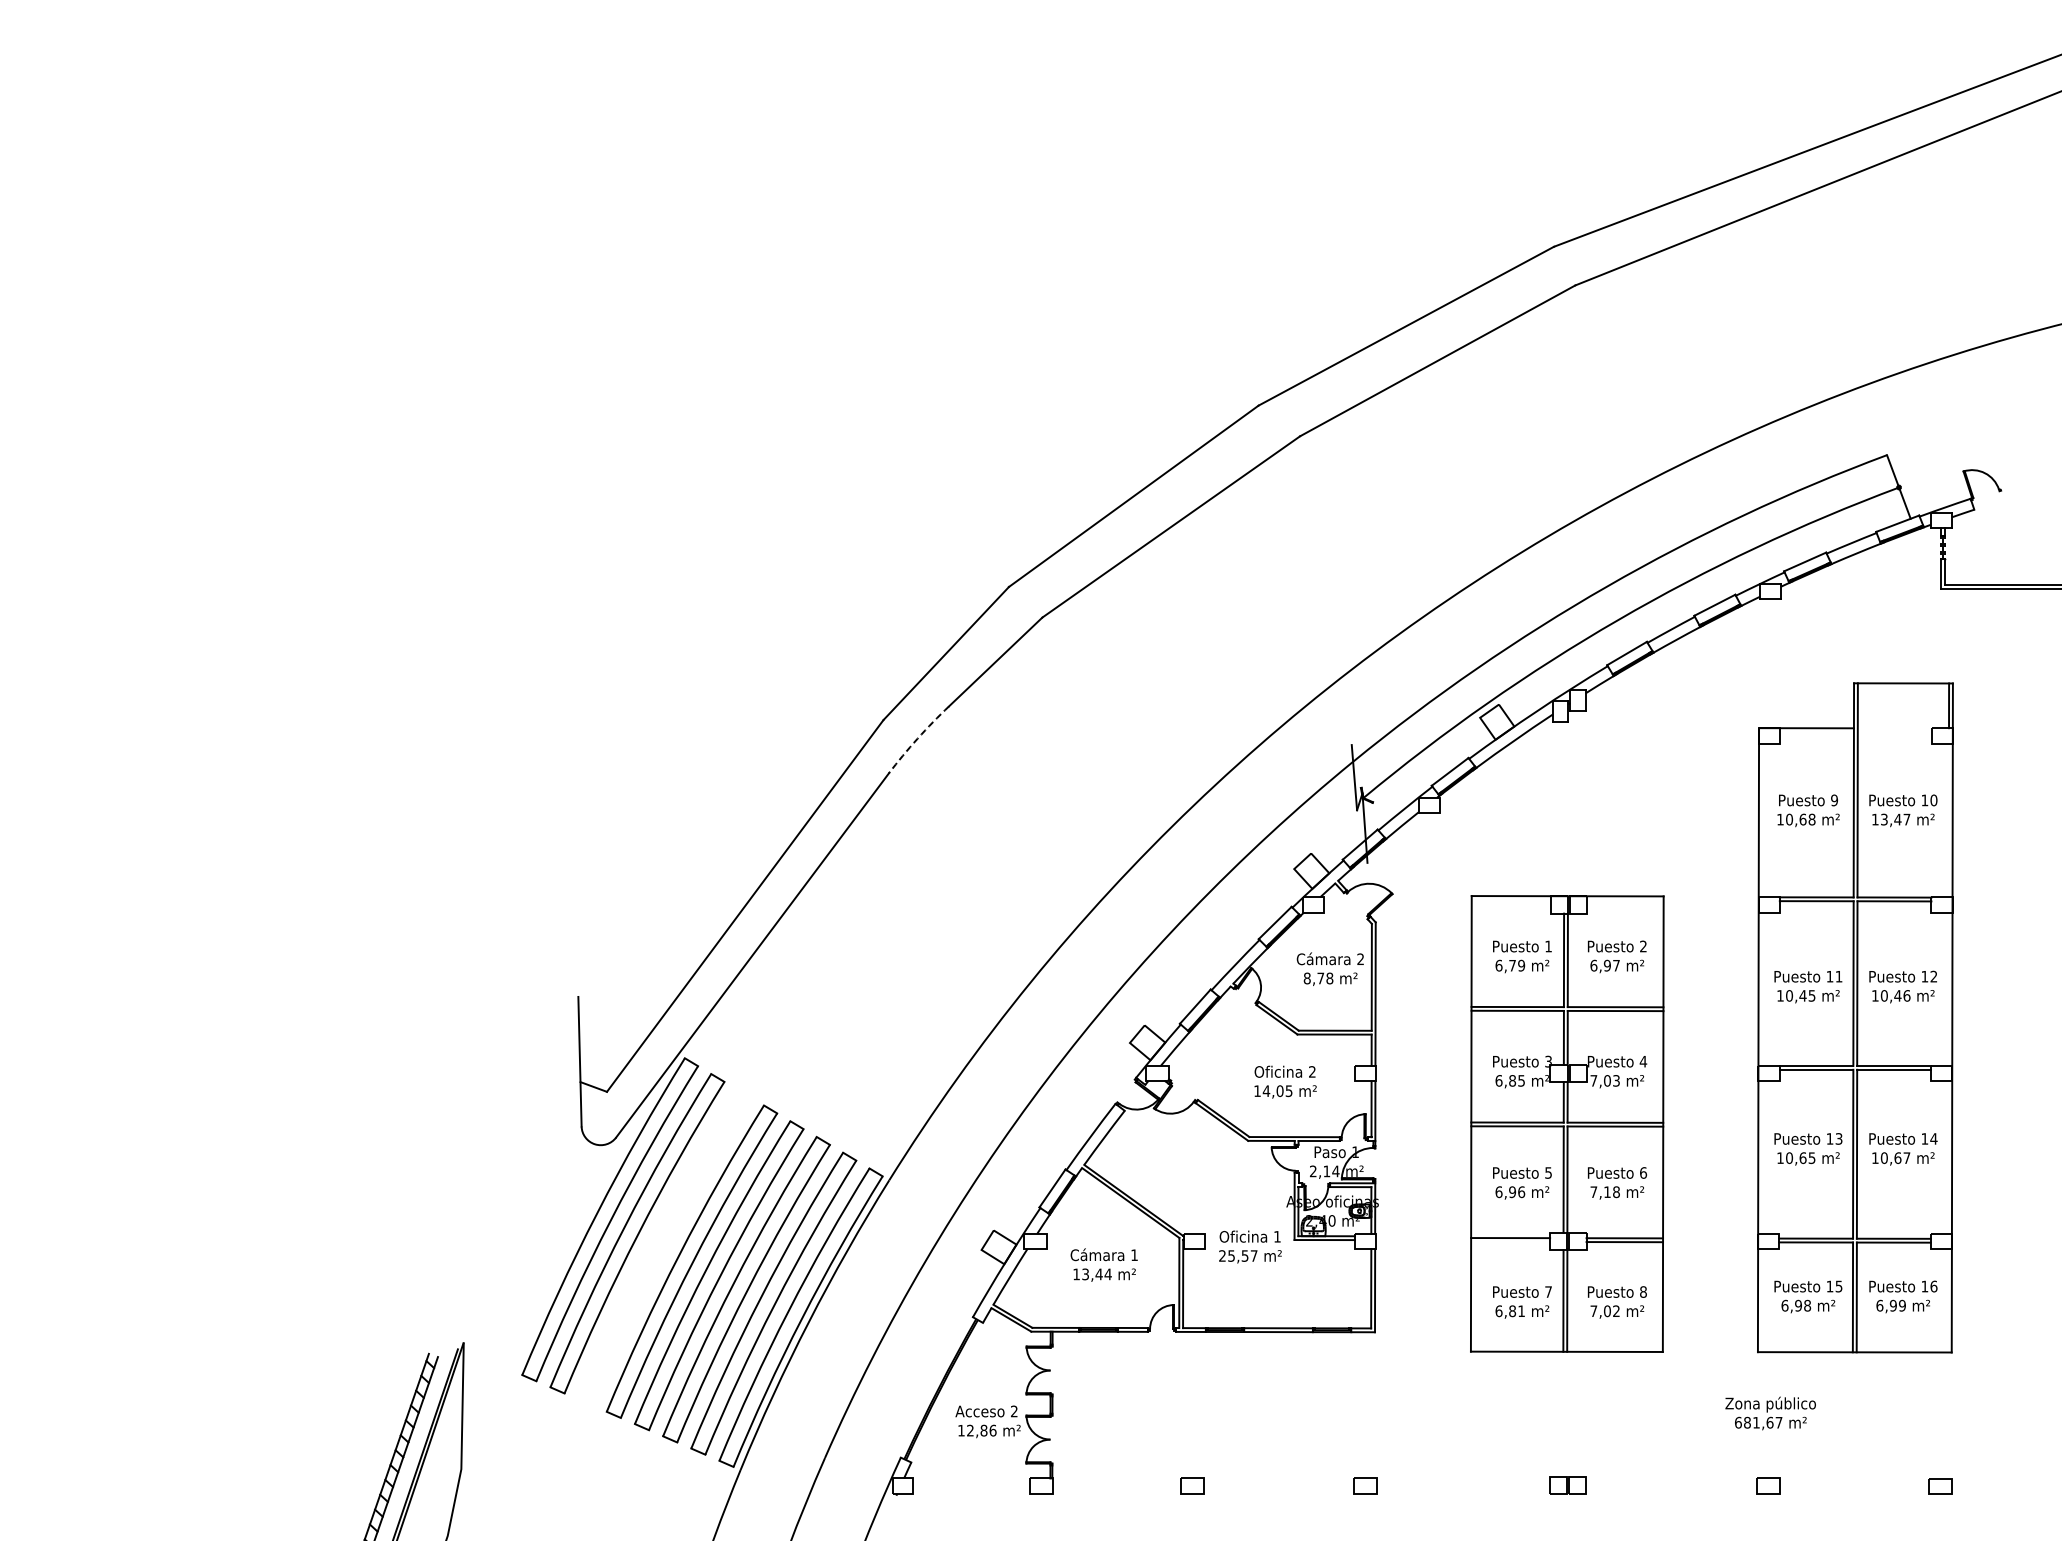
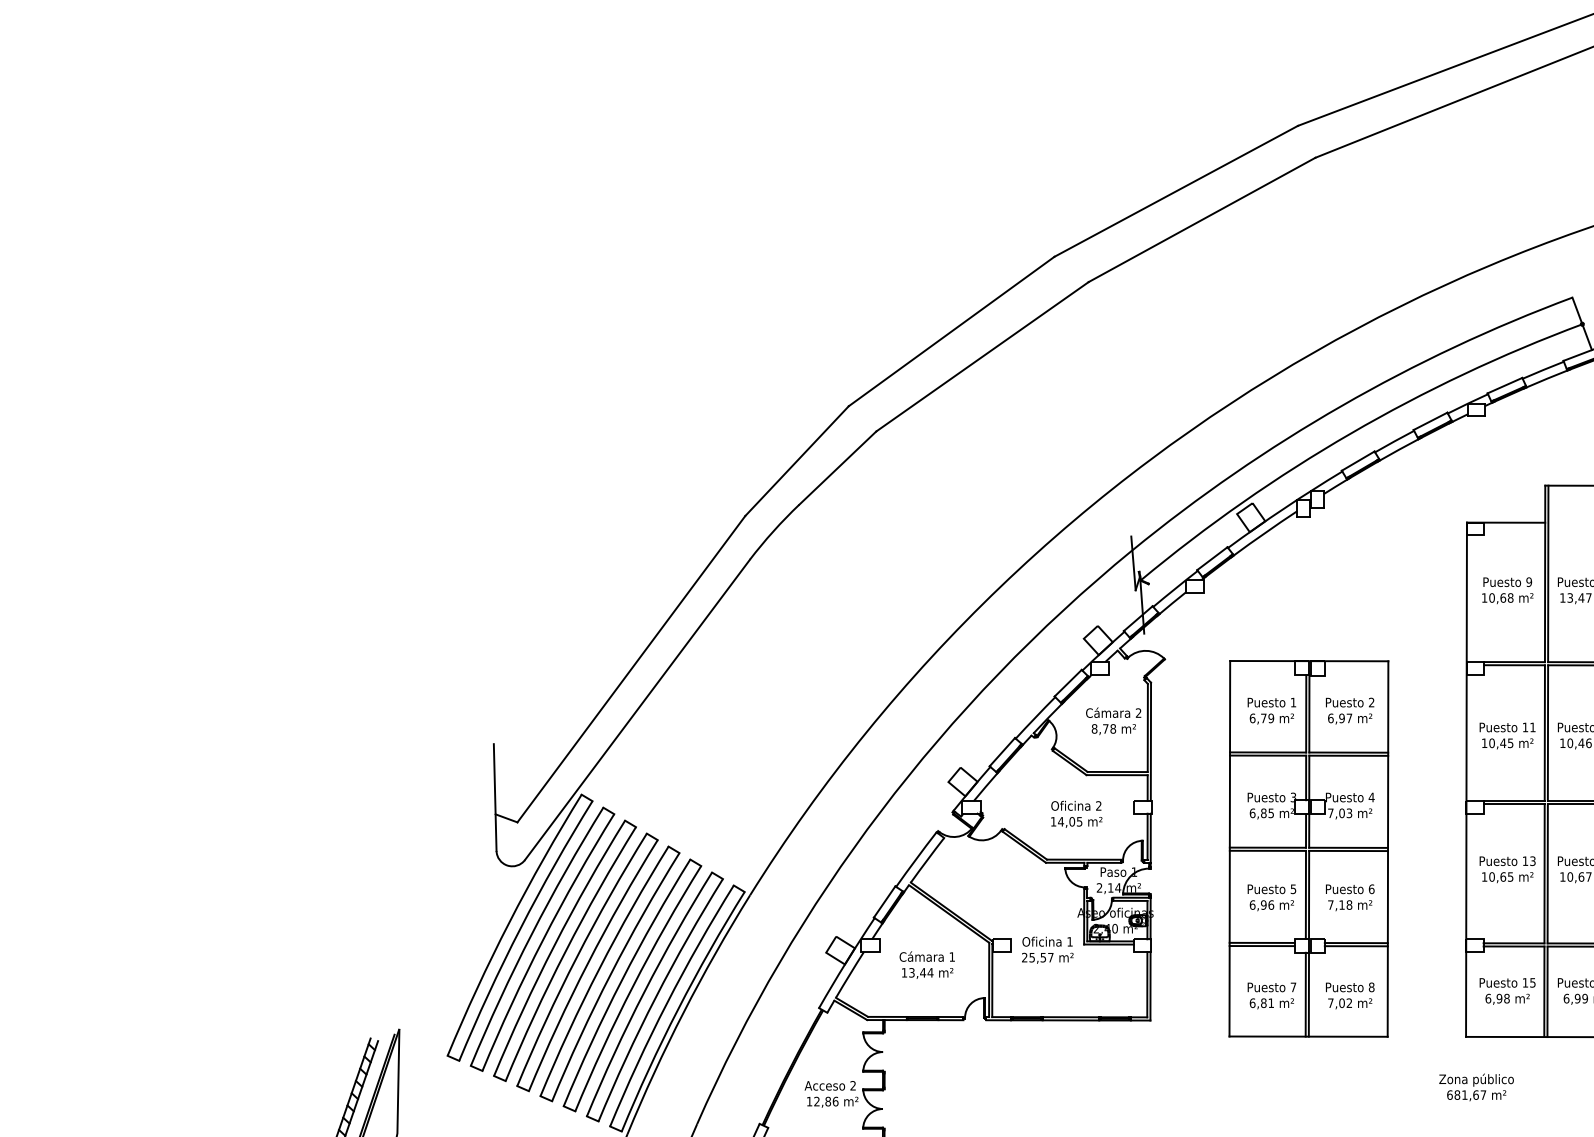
arc: (917, 738) -> (773, 531), dashed -> solid
line: (1510, 1241) -> (1262, 945), added
part: (664, 1247) -> (564, 950), added

